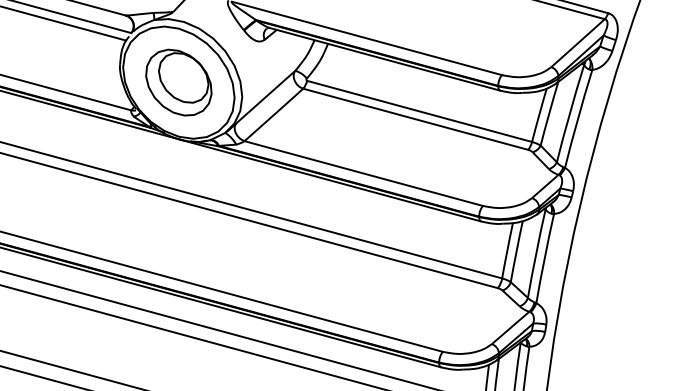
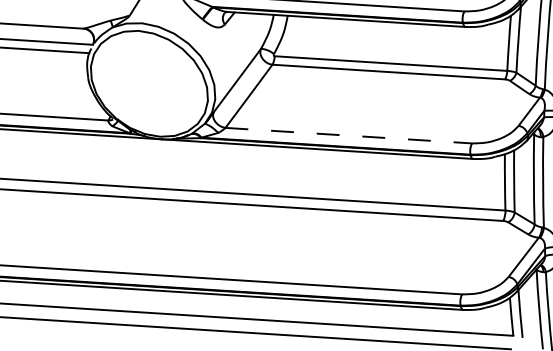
part: (178, 82) -> (149, 83), removed
line: (363, 173) -> (348, 135), solid -> dashed

